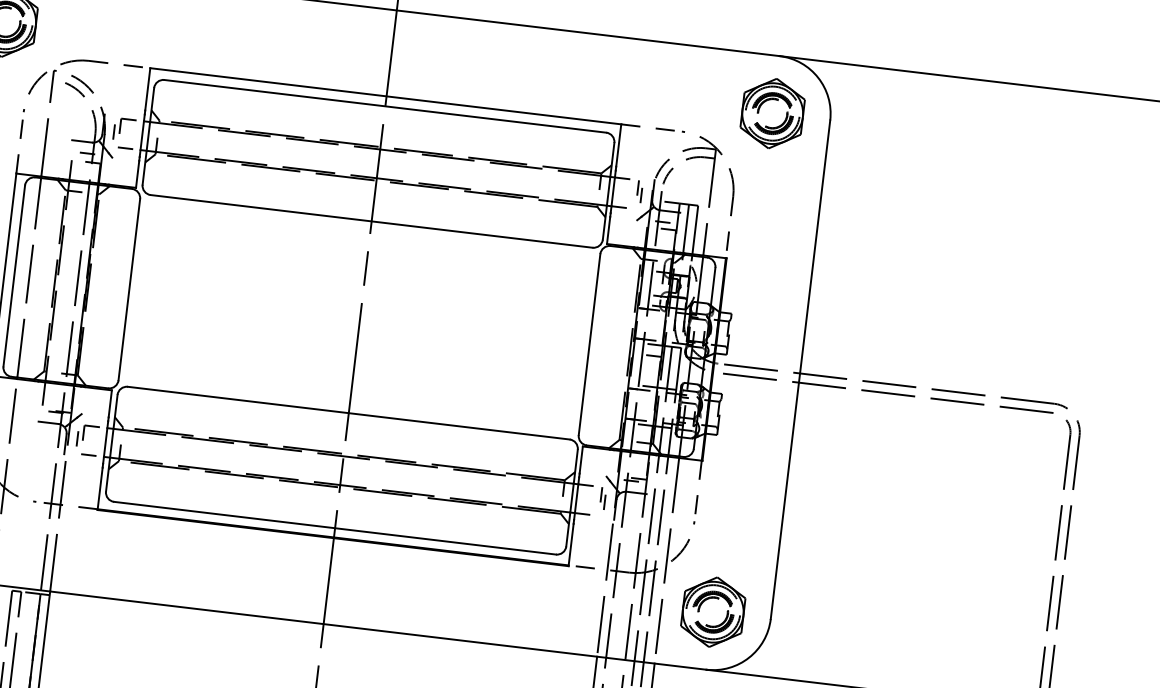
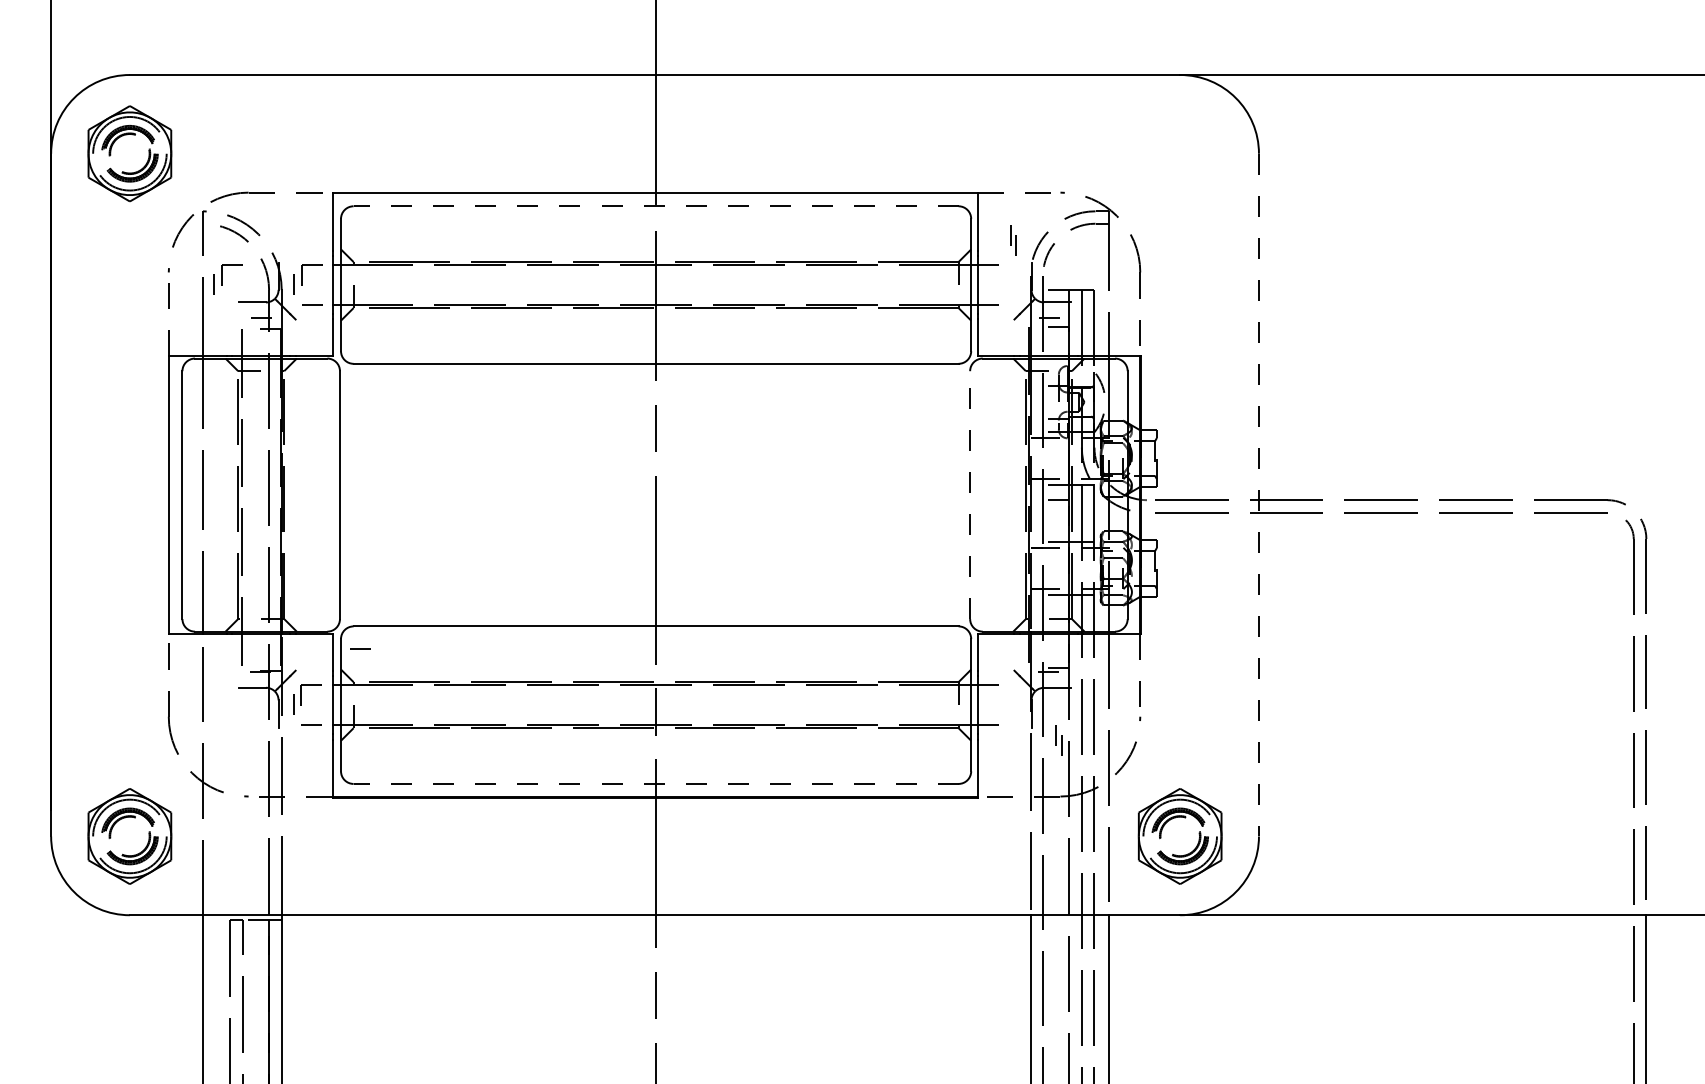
line: (384, 106) -> (655, 206), solid -> dashed
part: (772, 113) -> (1179, 153), removed
part: (65, 122) -> (227, 279), added
part: (639, 191) -> (1013, 240), moved
line: (589, 344) -> (970, 495), solid -> dashed
line: (800, 370) -> (1258, 495), solid -> dashed
line: (130, 403) -> (360, 648), added
part: (602, 498) -> (1058, 740), moved
line: (334, 527) -> (655, 783), solid -> dashed

